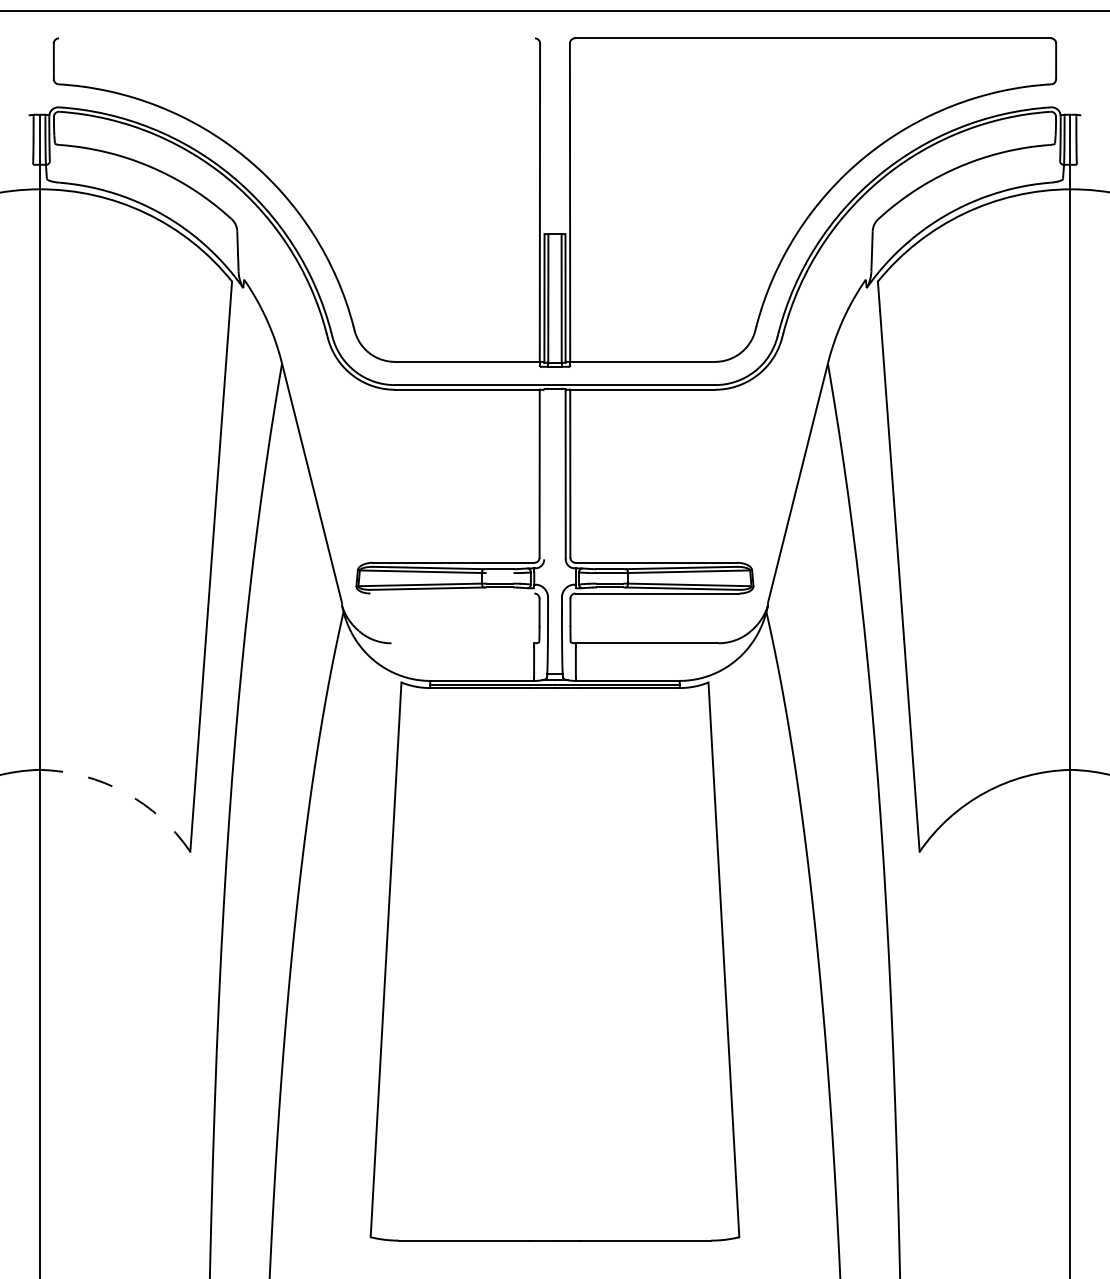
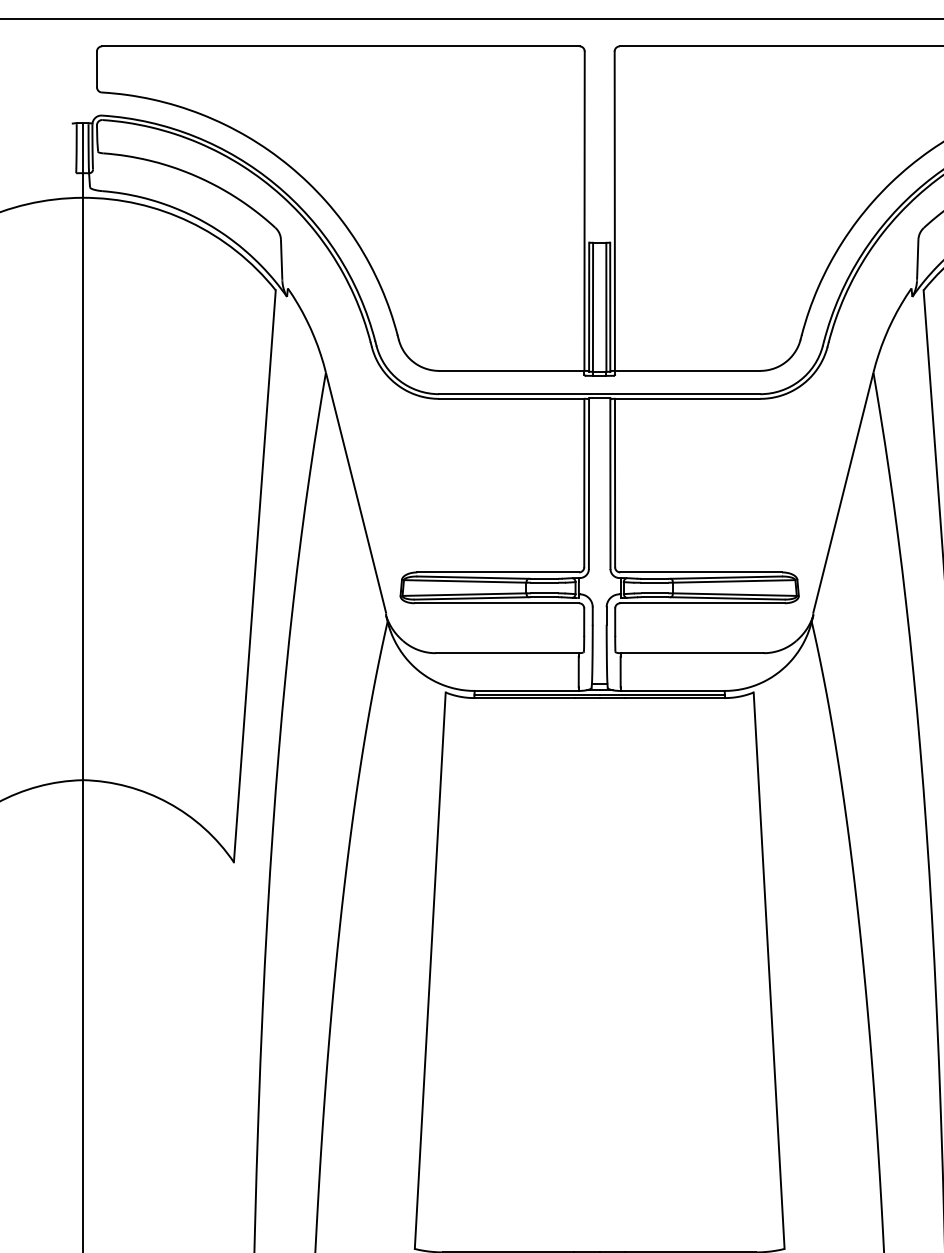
line: (296, 38) -> (340, 46), added
line: (544, 474) -> (589, 483), added
line: (499, 573) -> (544, 583), added
line: (452, 593) -> (496, 603), added
line: (462, 643) -> (506, 653), added
arc: (124, 792) -> (167, 802), dashed -> solid

